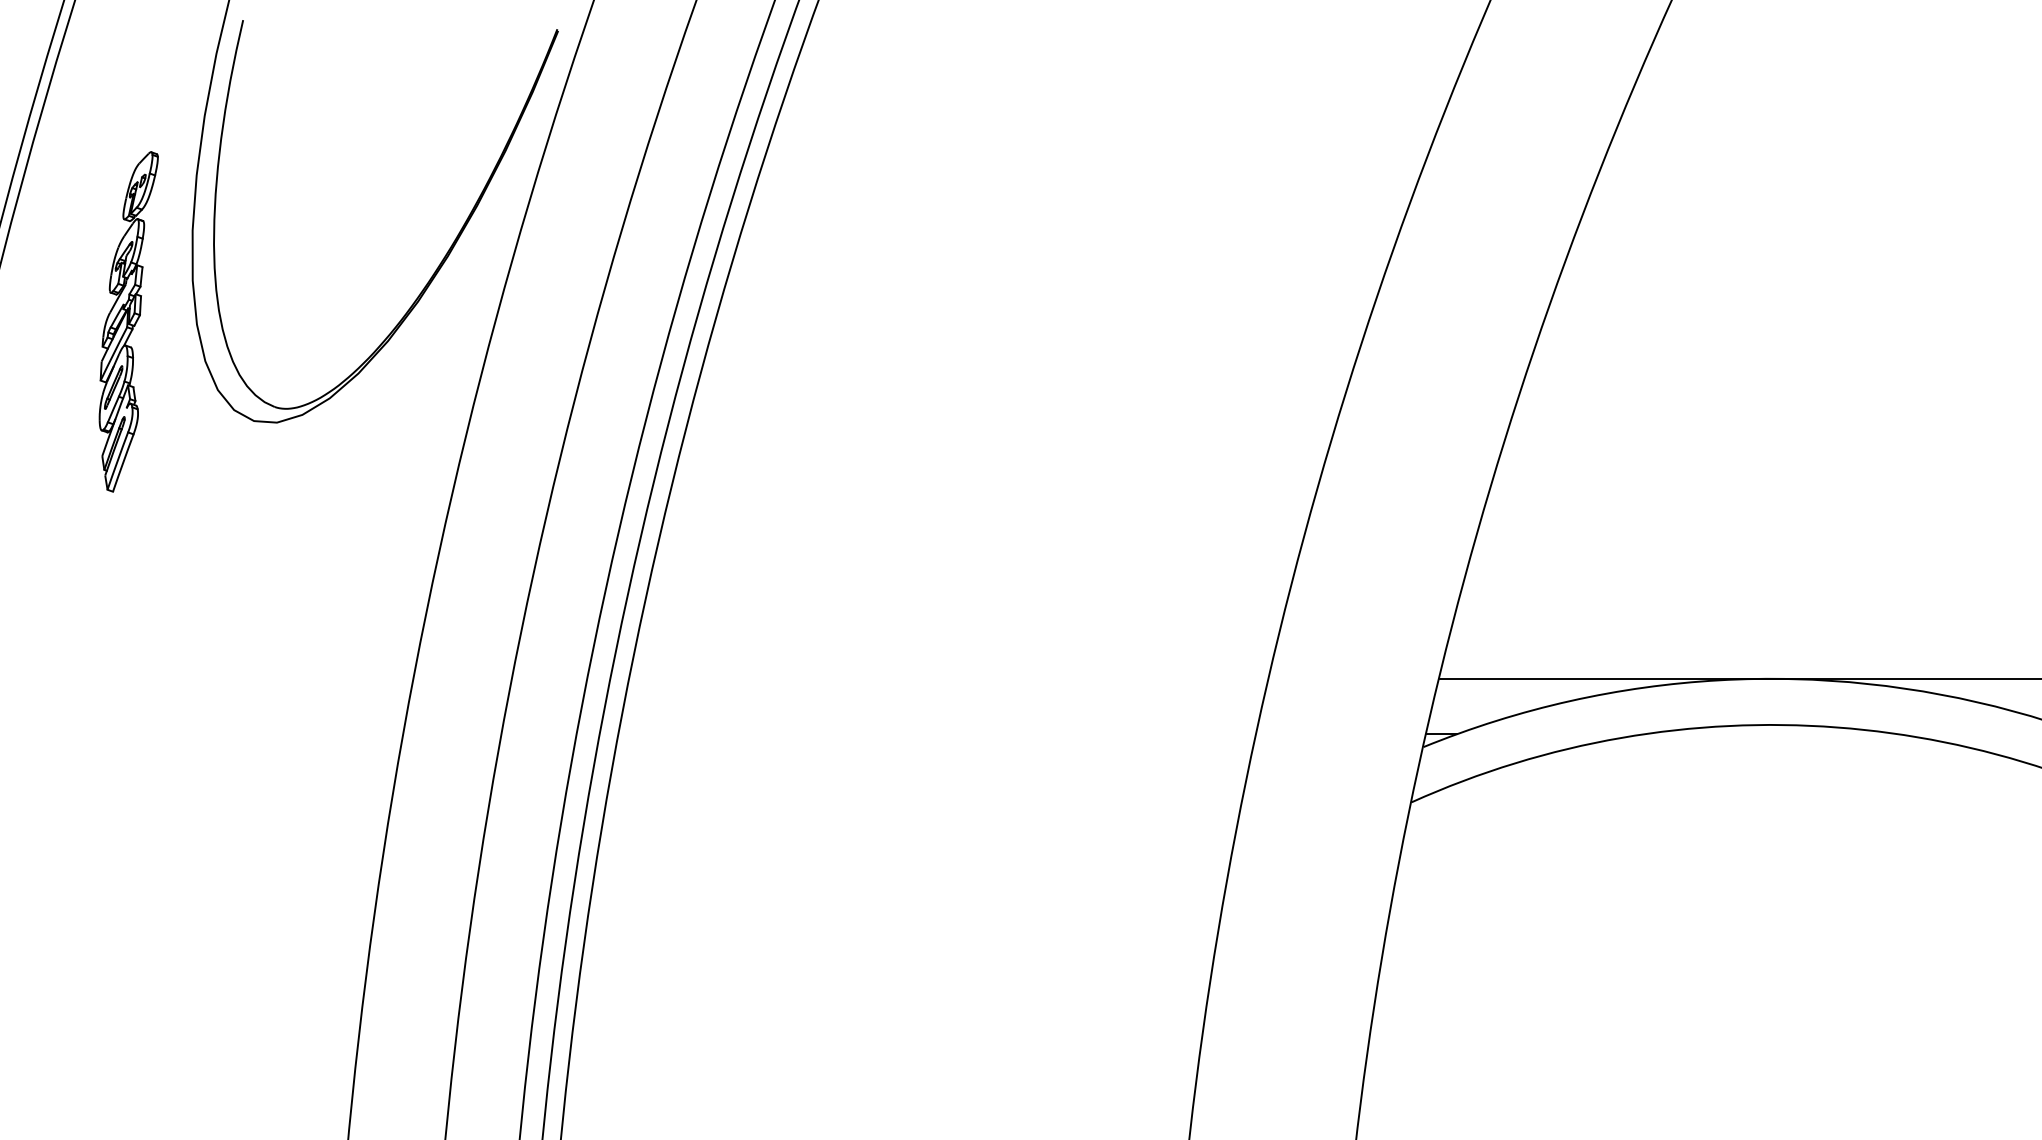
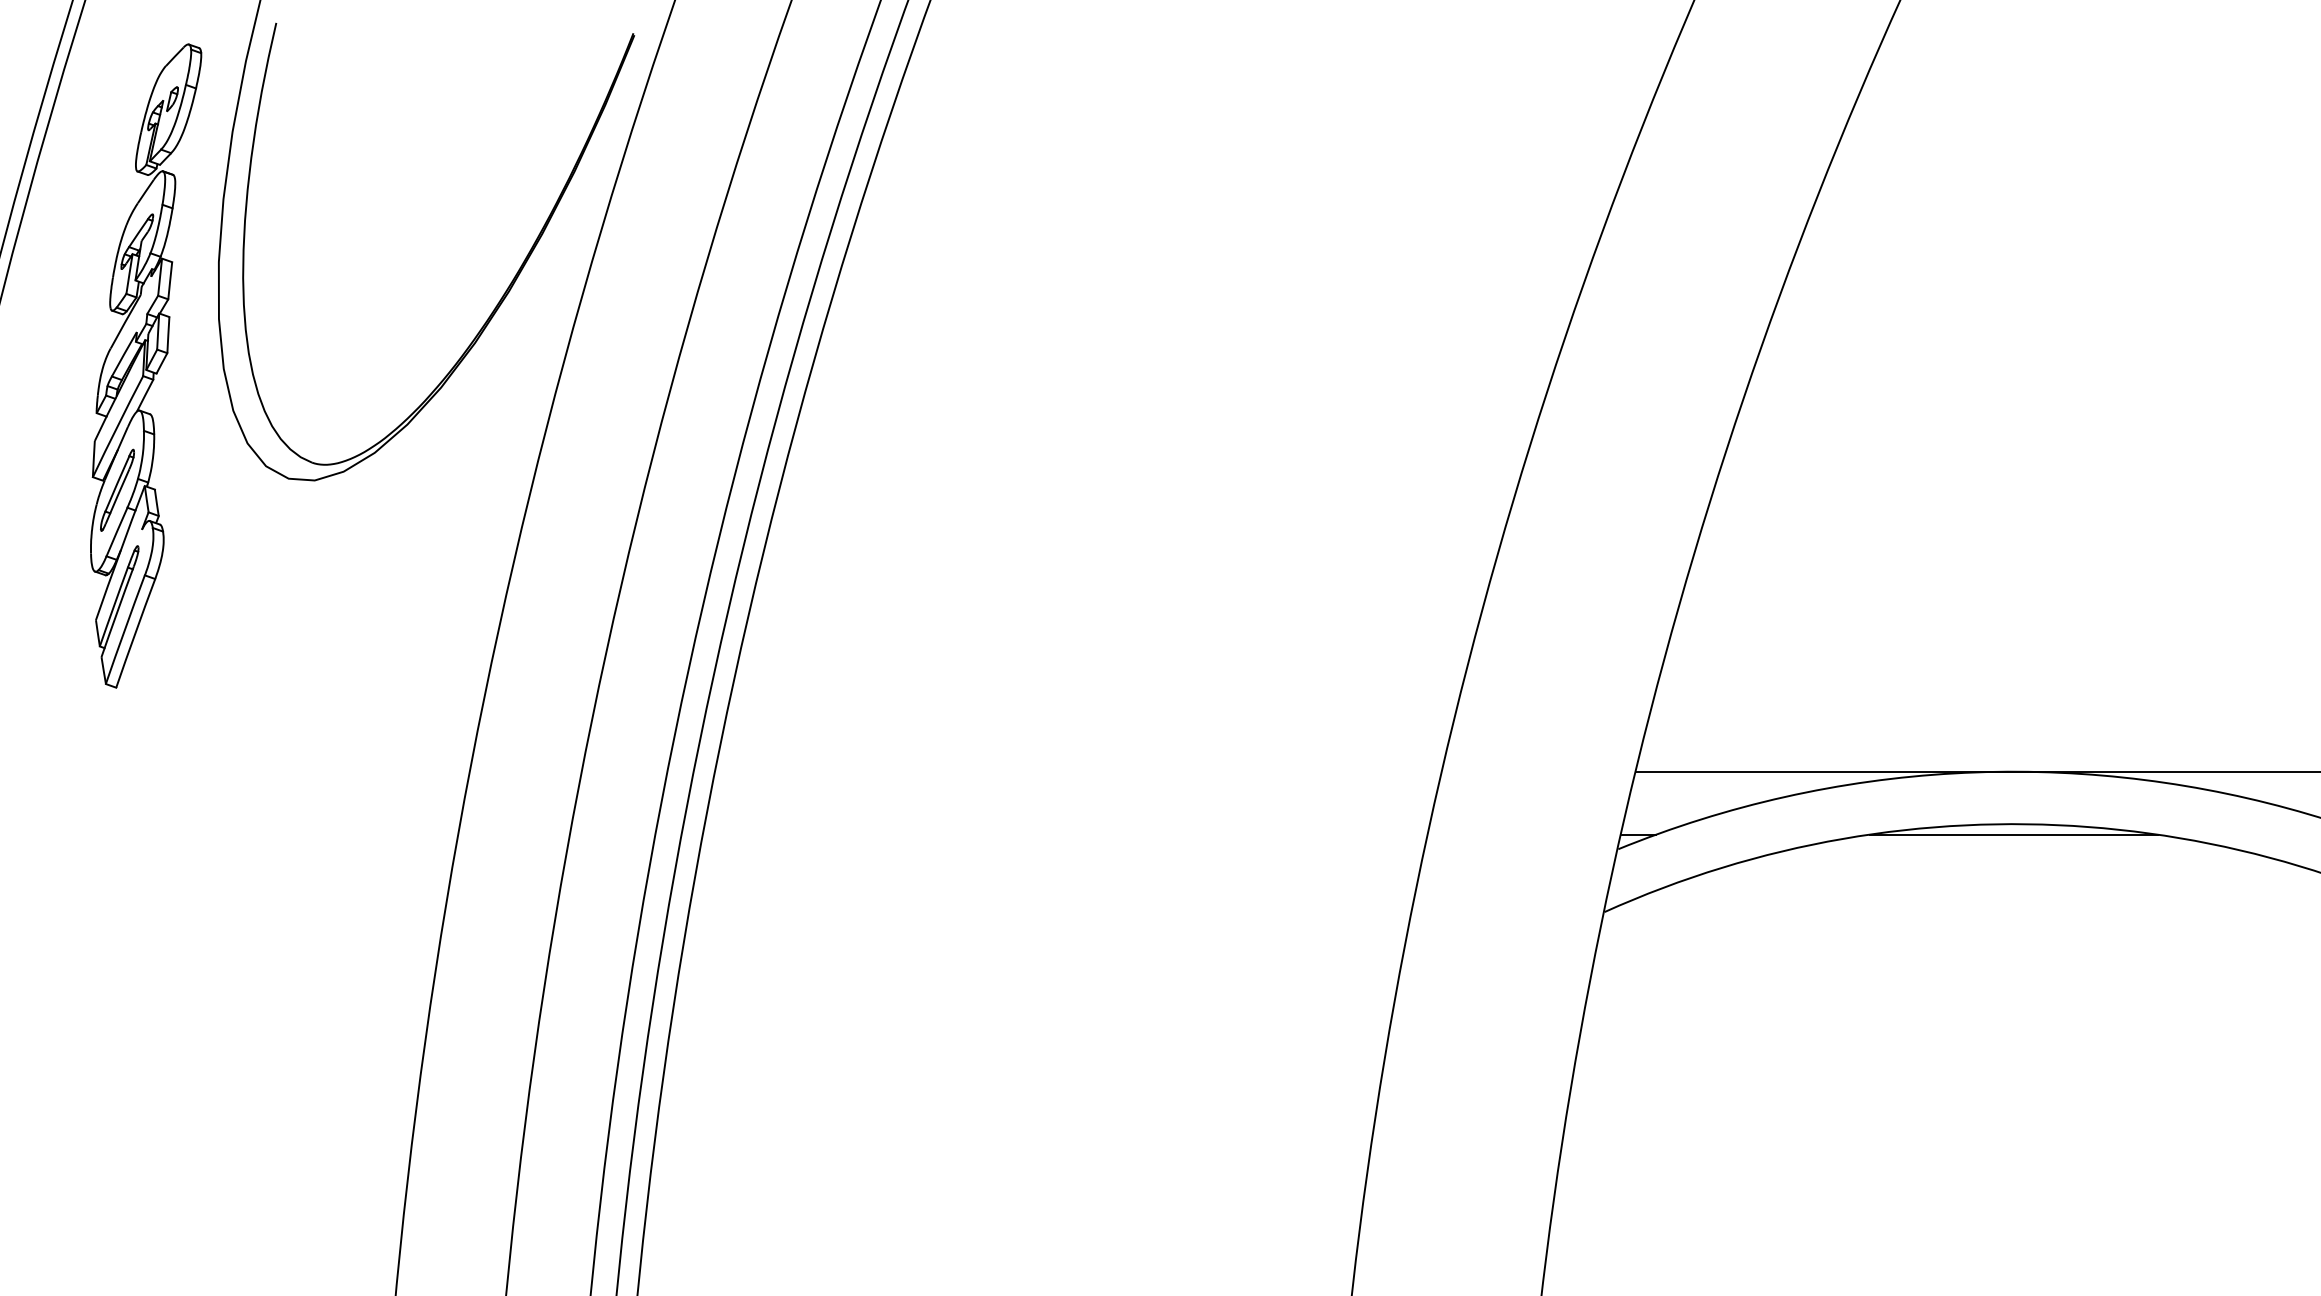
part: (128, 321) -> (146, 365), size x1.67
line: (1771, 734) -> (2013, 834), added

